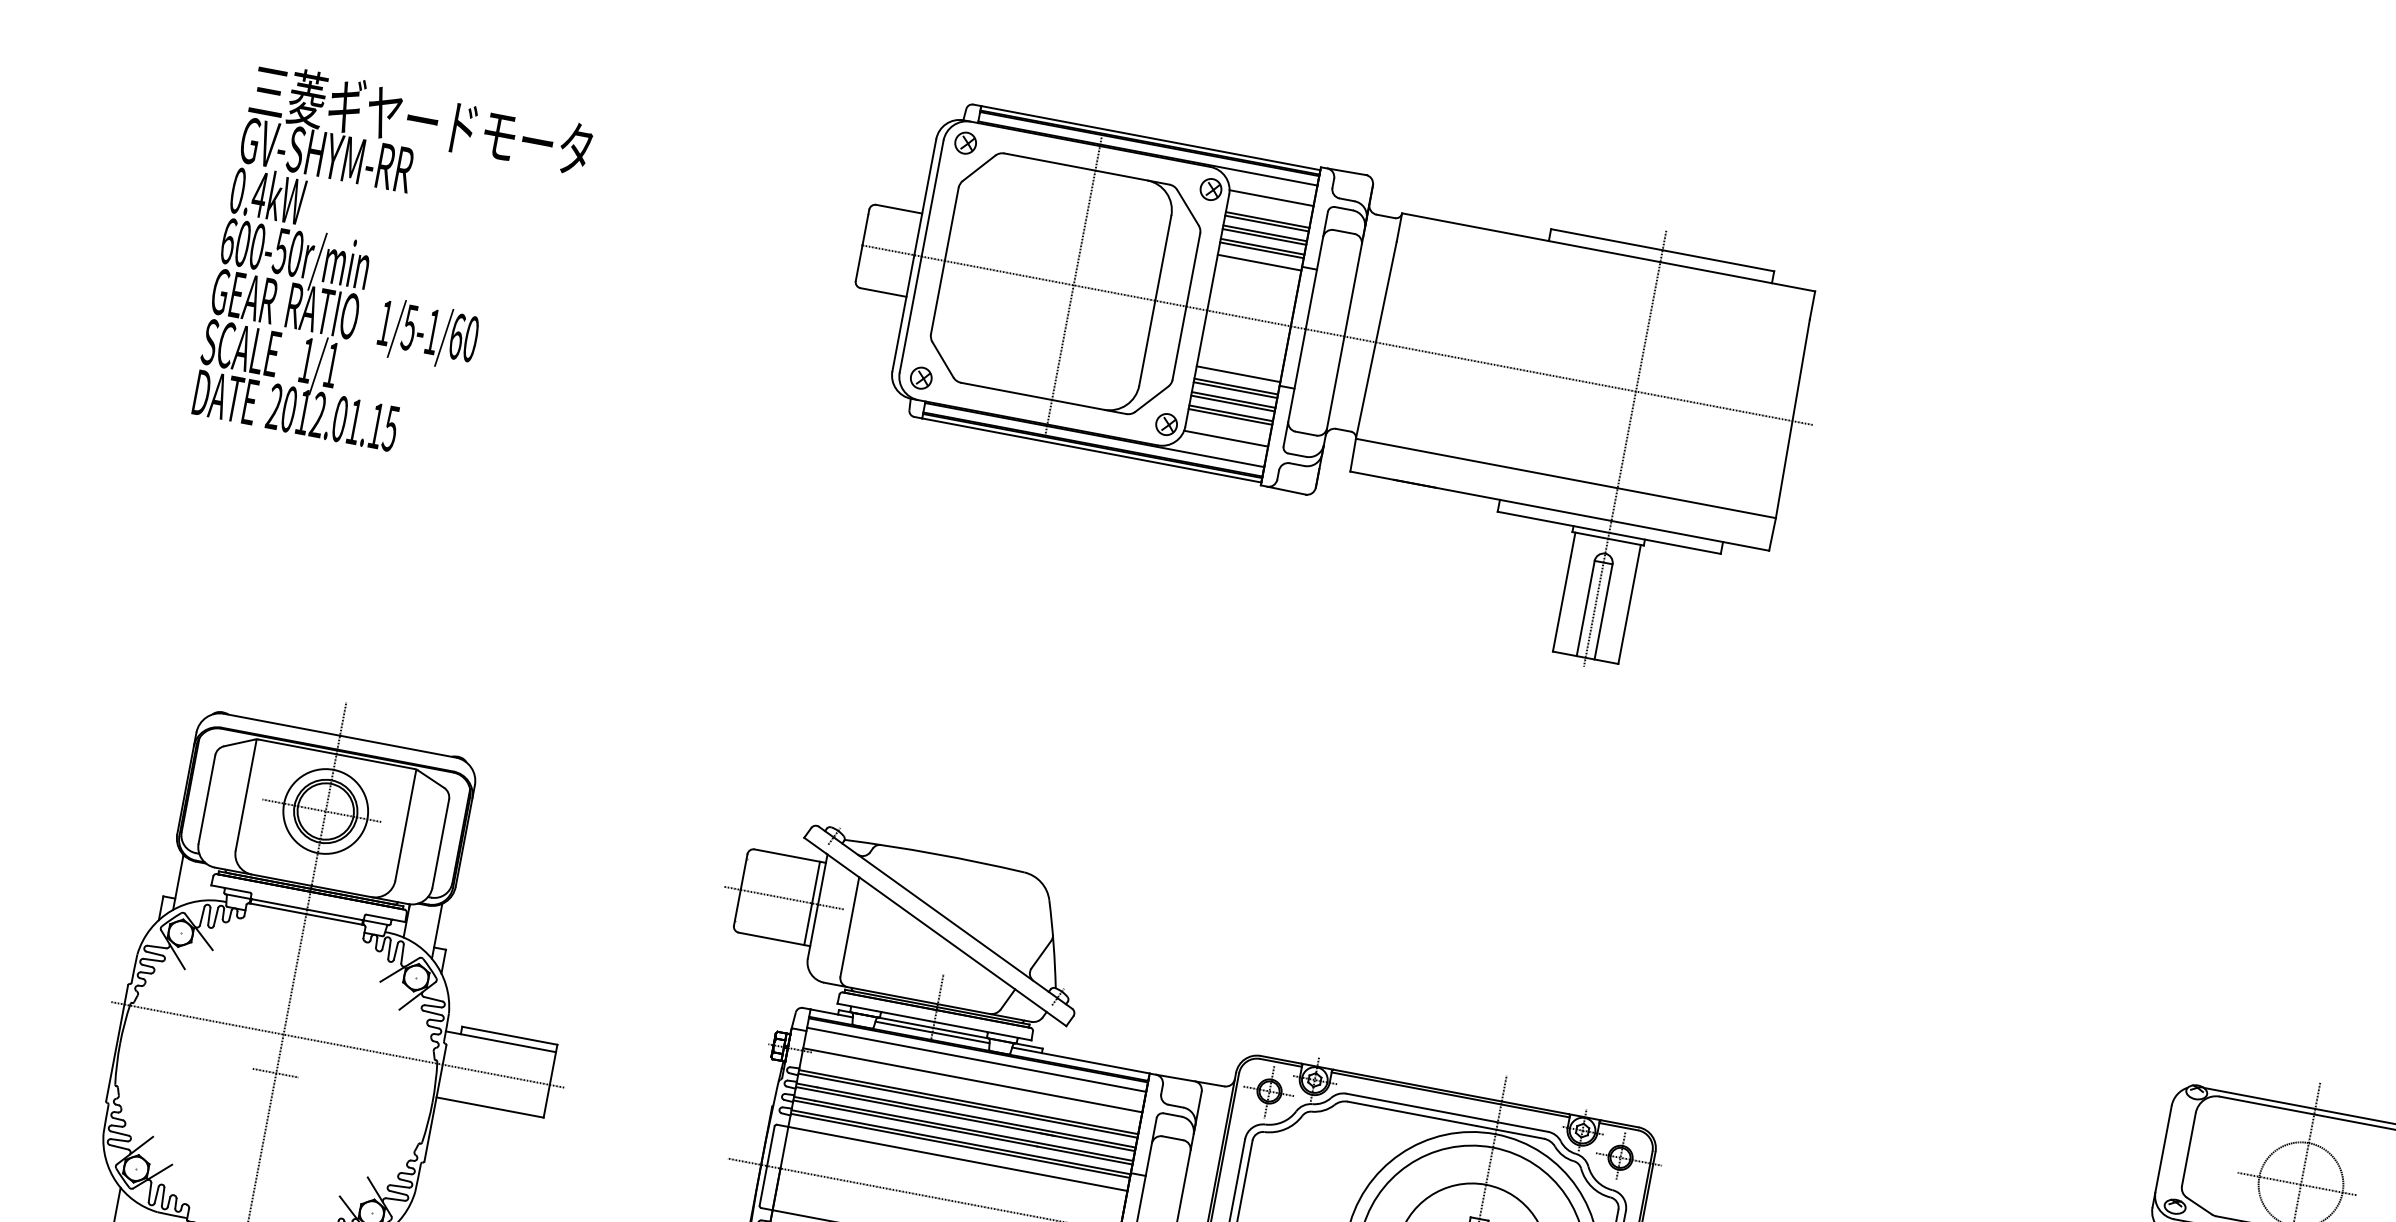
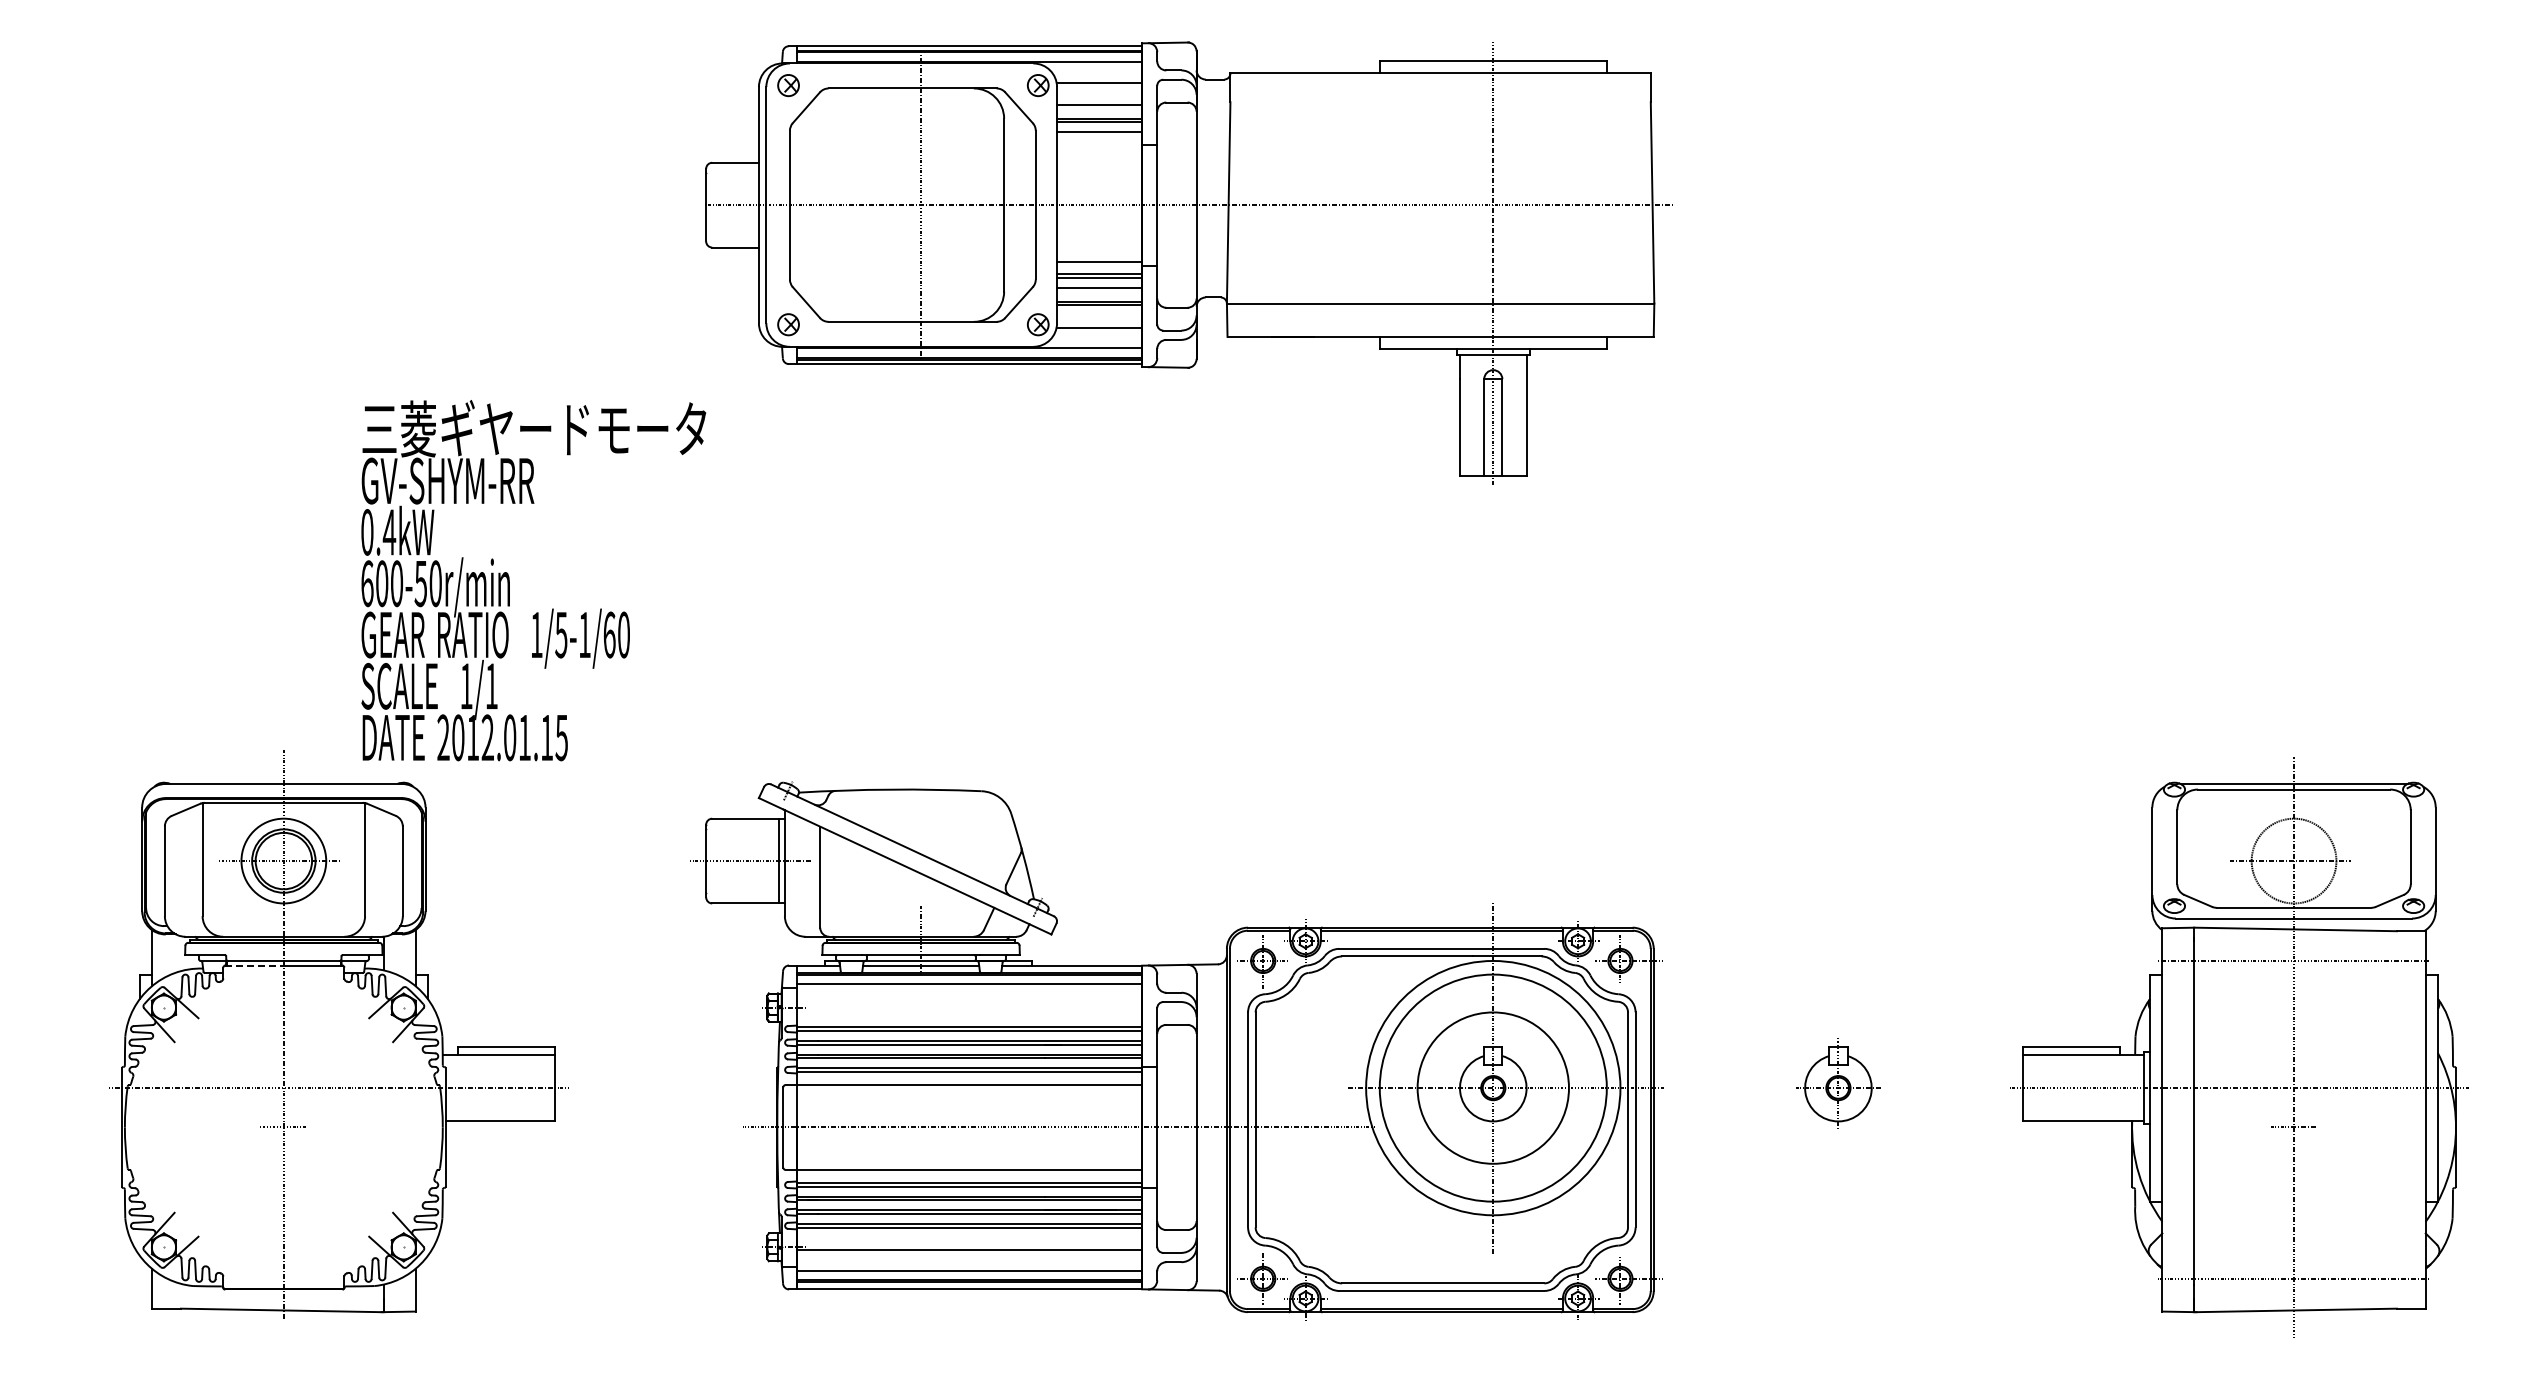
line: (1266, 223) -> (1099, 108), removed
line: (1261, 249) -> (1099, 135), removed
line: (1259, 262) -> (1099, 148), removed
text: (392, 268) -> (533, 580), moved
line: (1232, 403) -> (1099, 291), removed
line: (278, 908) -> (255, 965), solid -> dashed
line: (972, 1080) -> (969, 1005), removed

